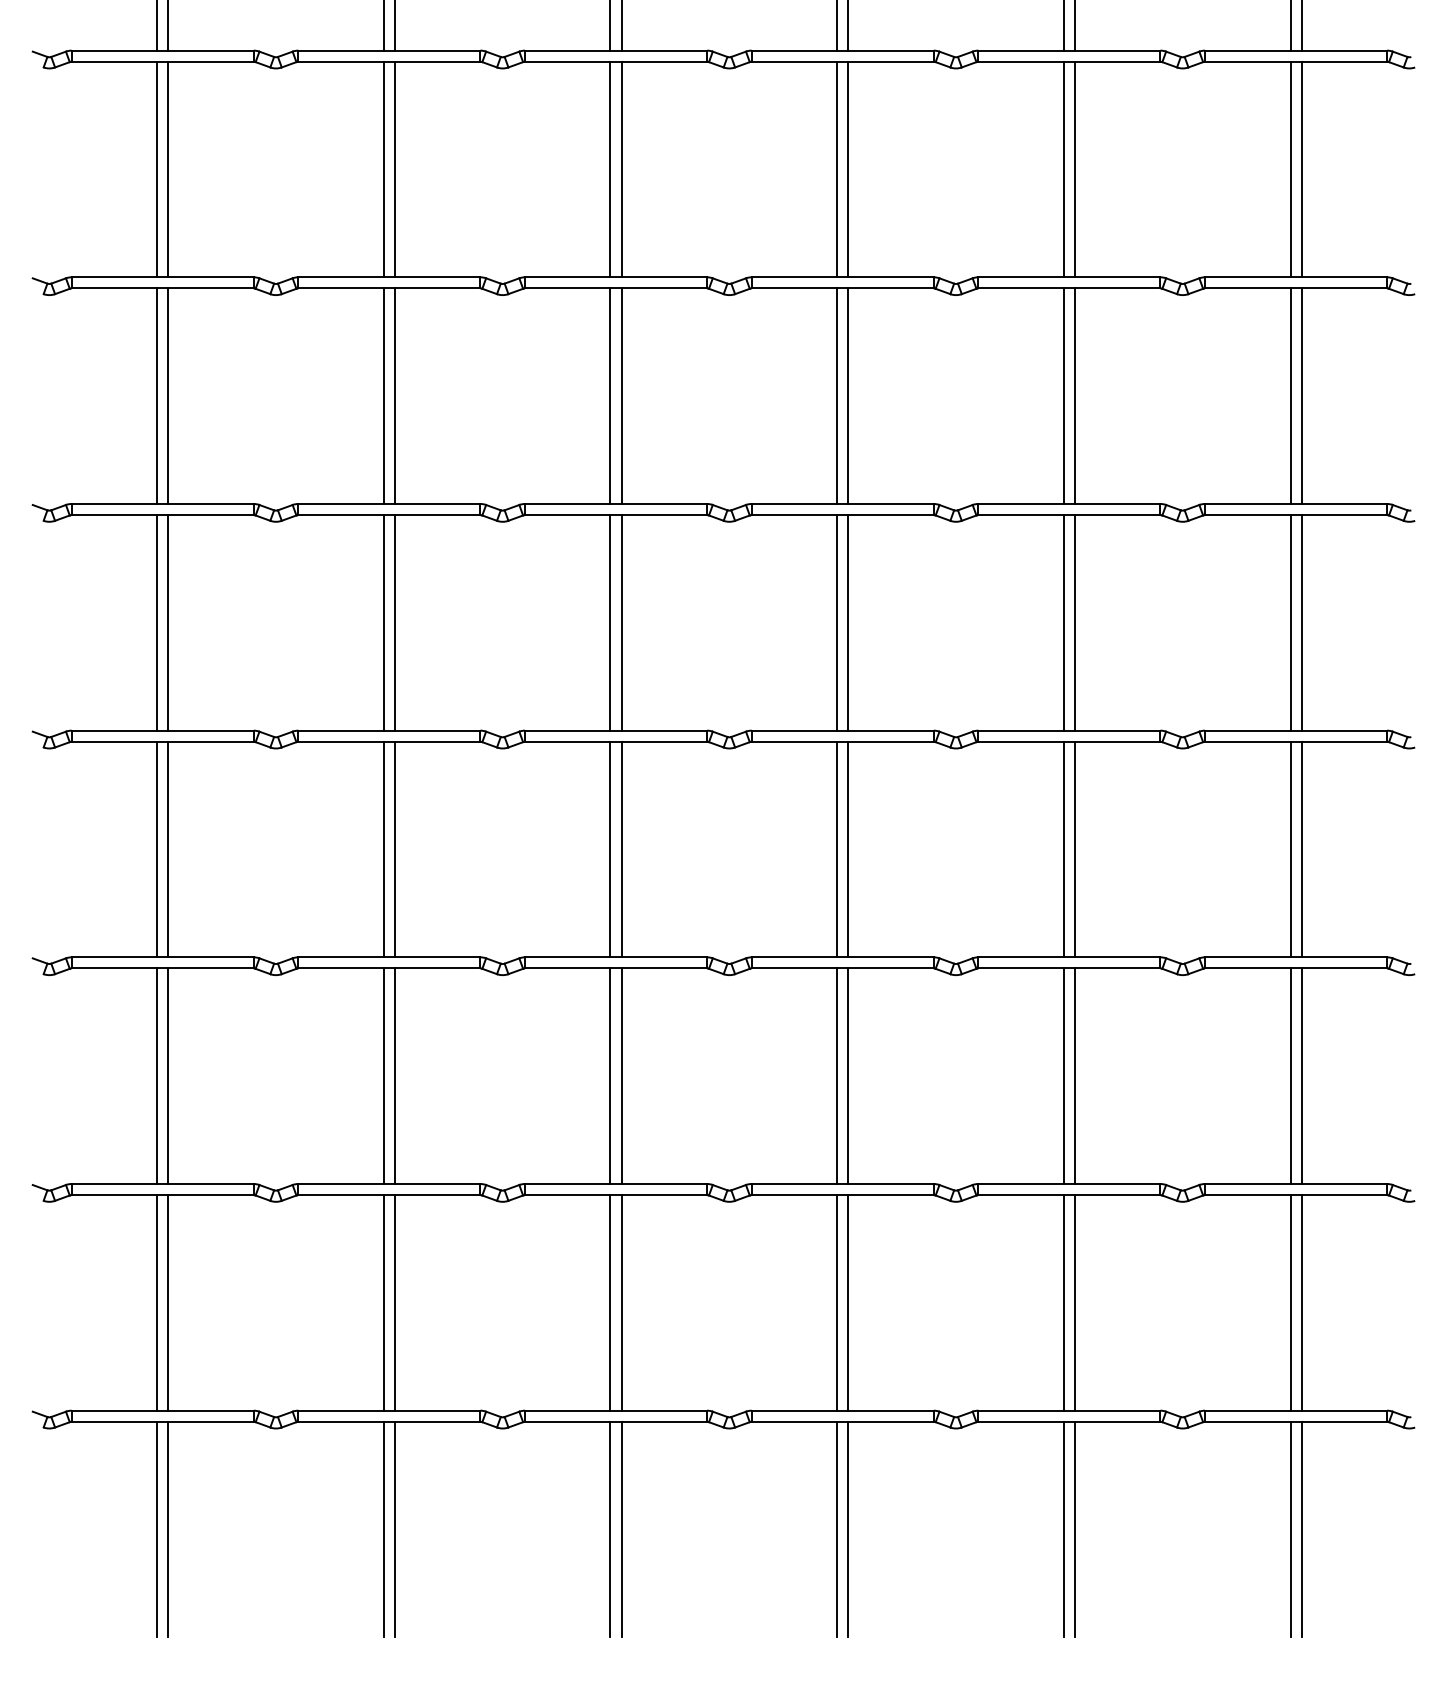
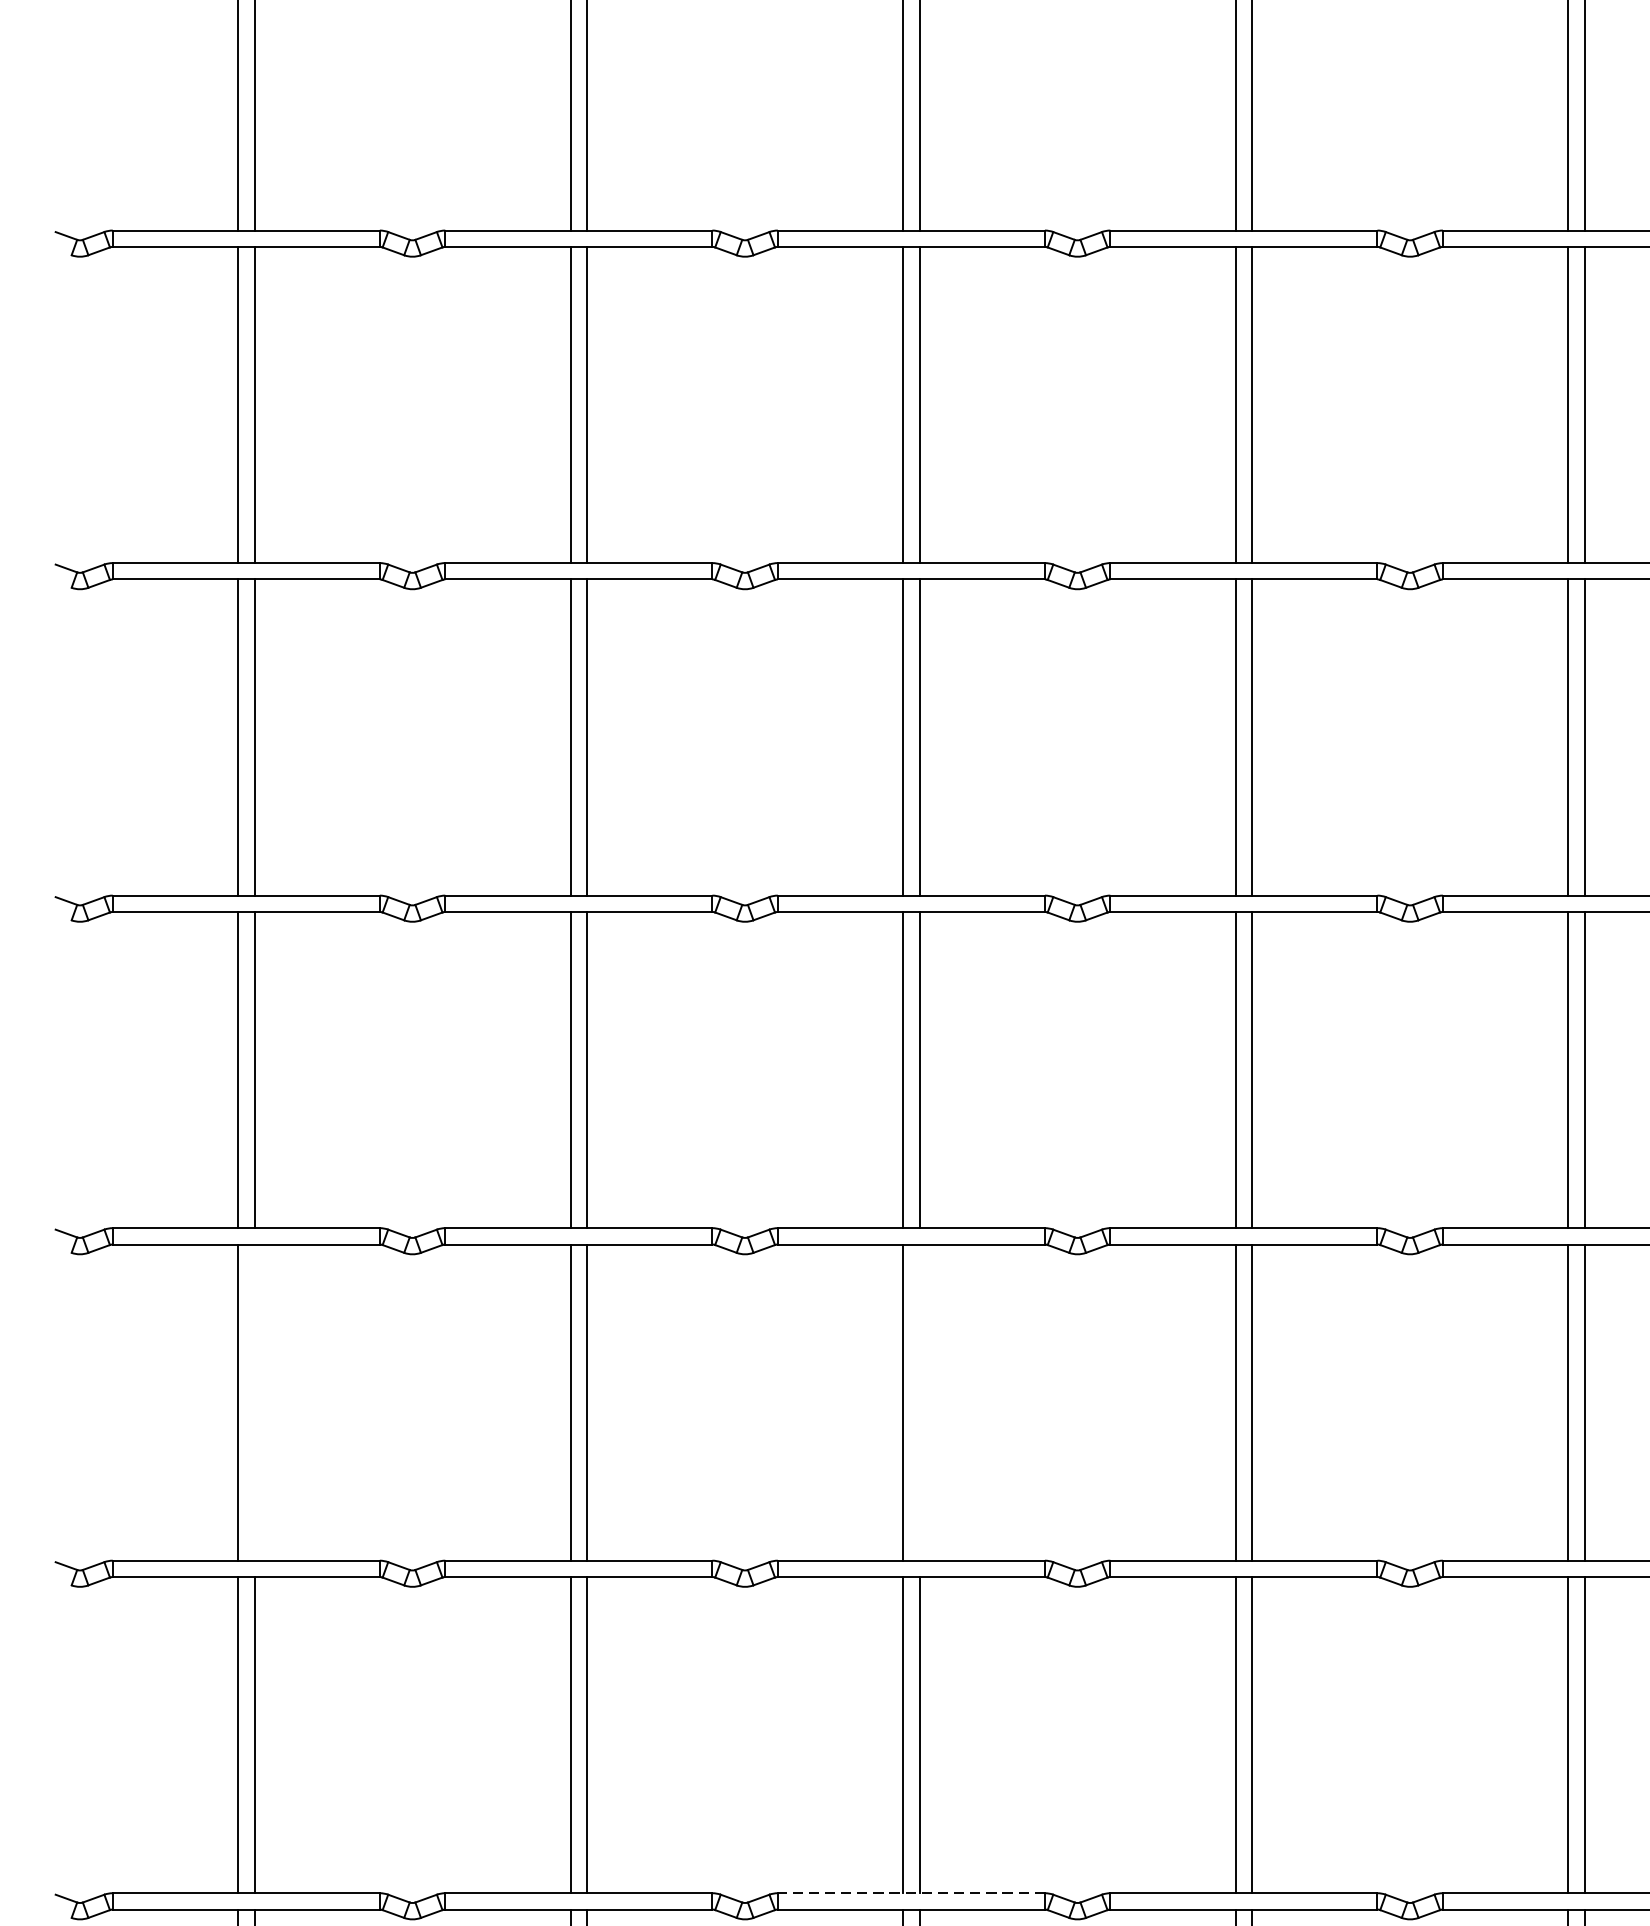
line: (168, 849) -> (254, 1402), removed
line: (621, 849) -> (919, 1402), removed
line: (615, 1184) -> (910, 1893), solid -> dashed

